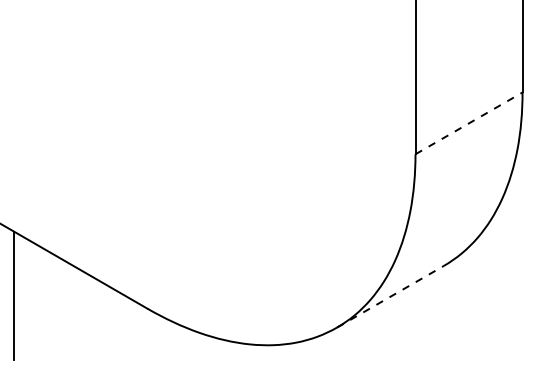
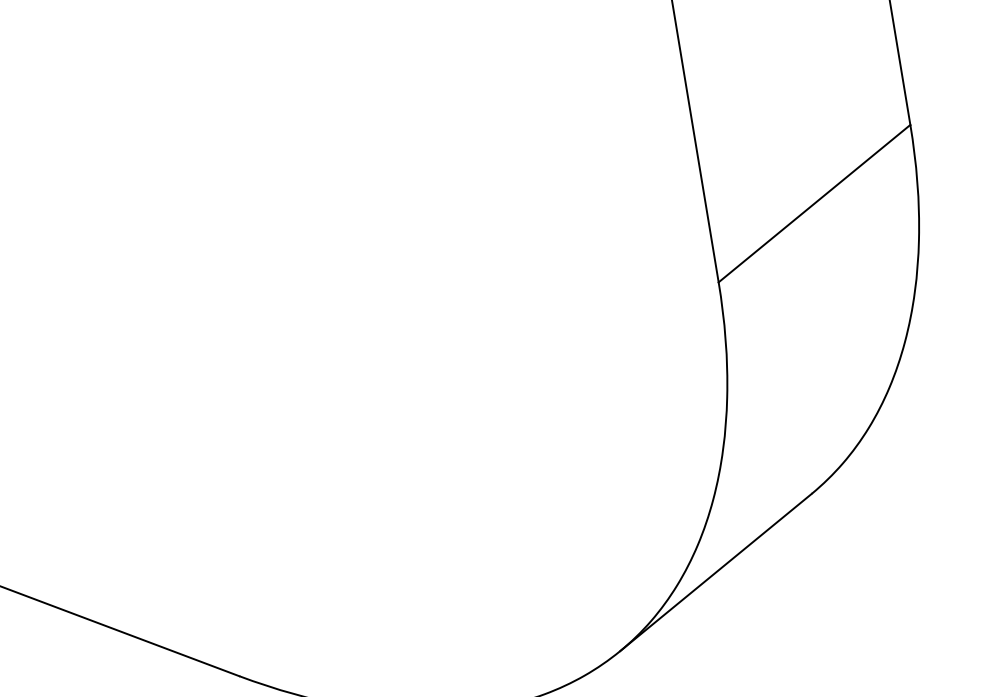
line: (469, 123) -> (815, 203), dashed -> solid
line: (390, 296) -> (715, 572), dashed -> solid

